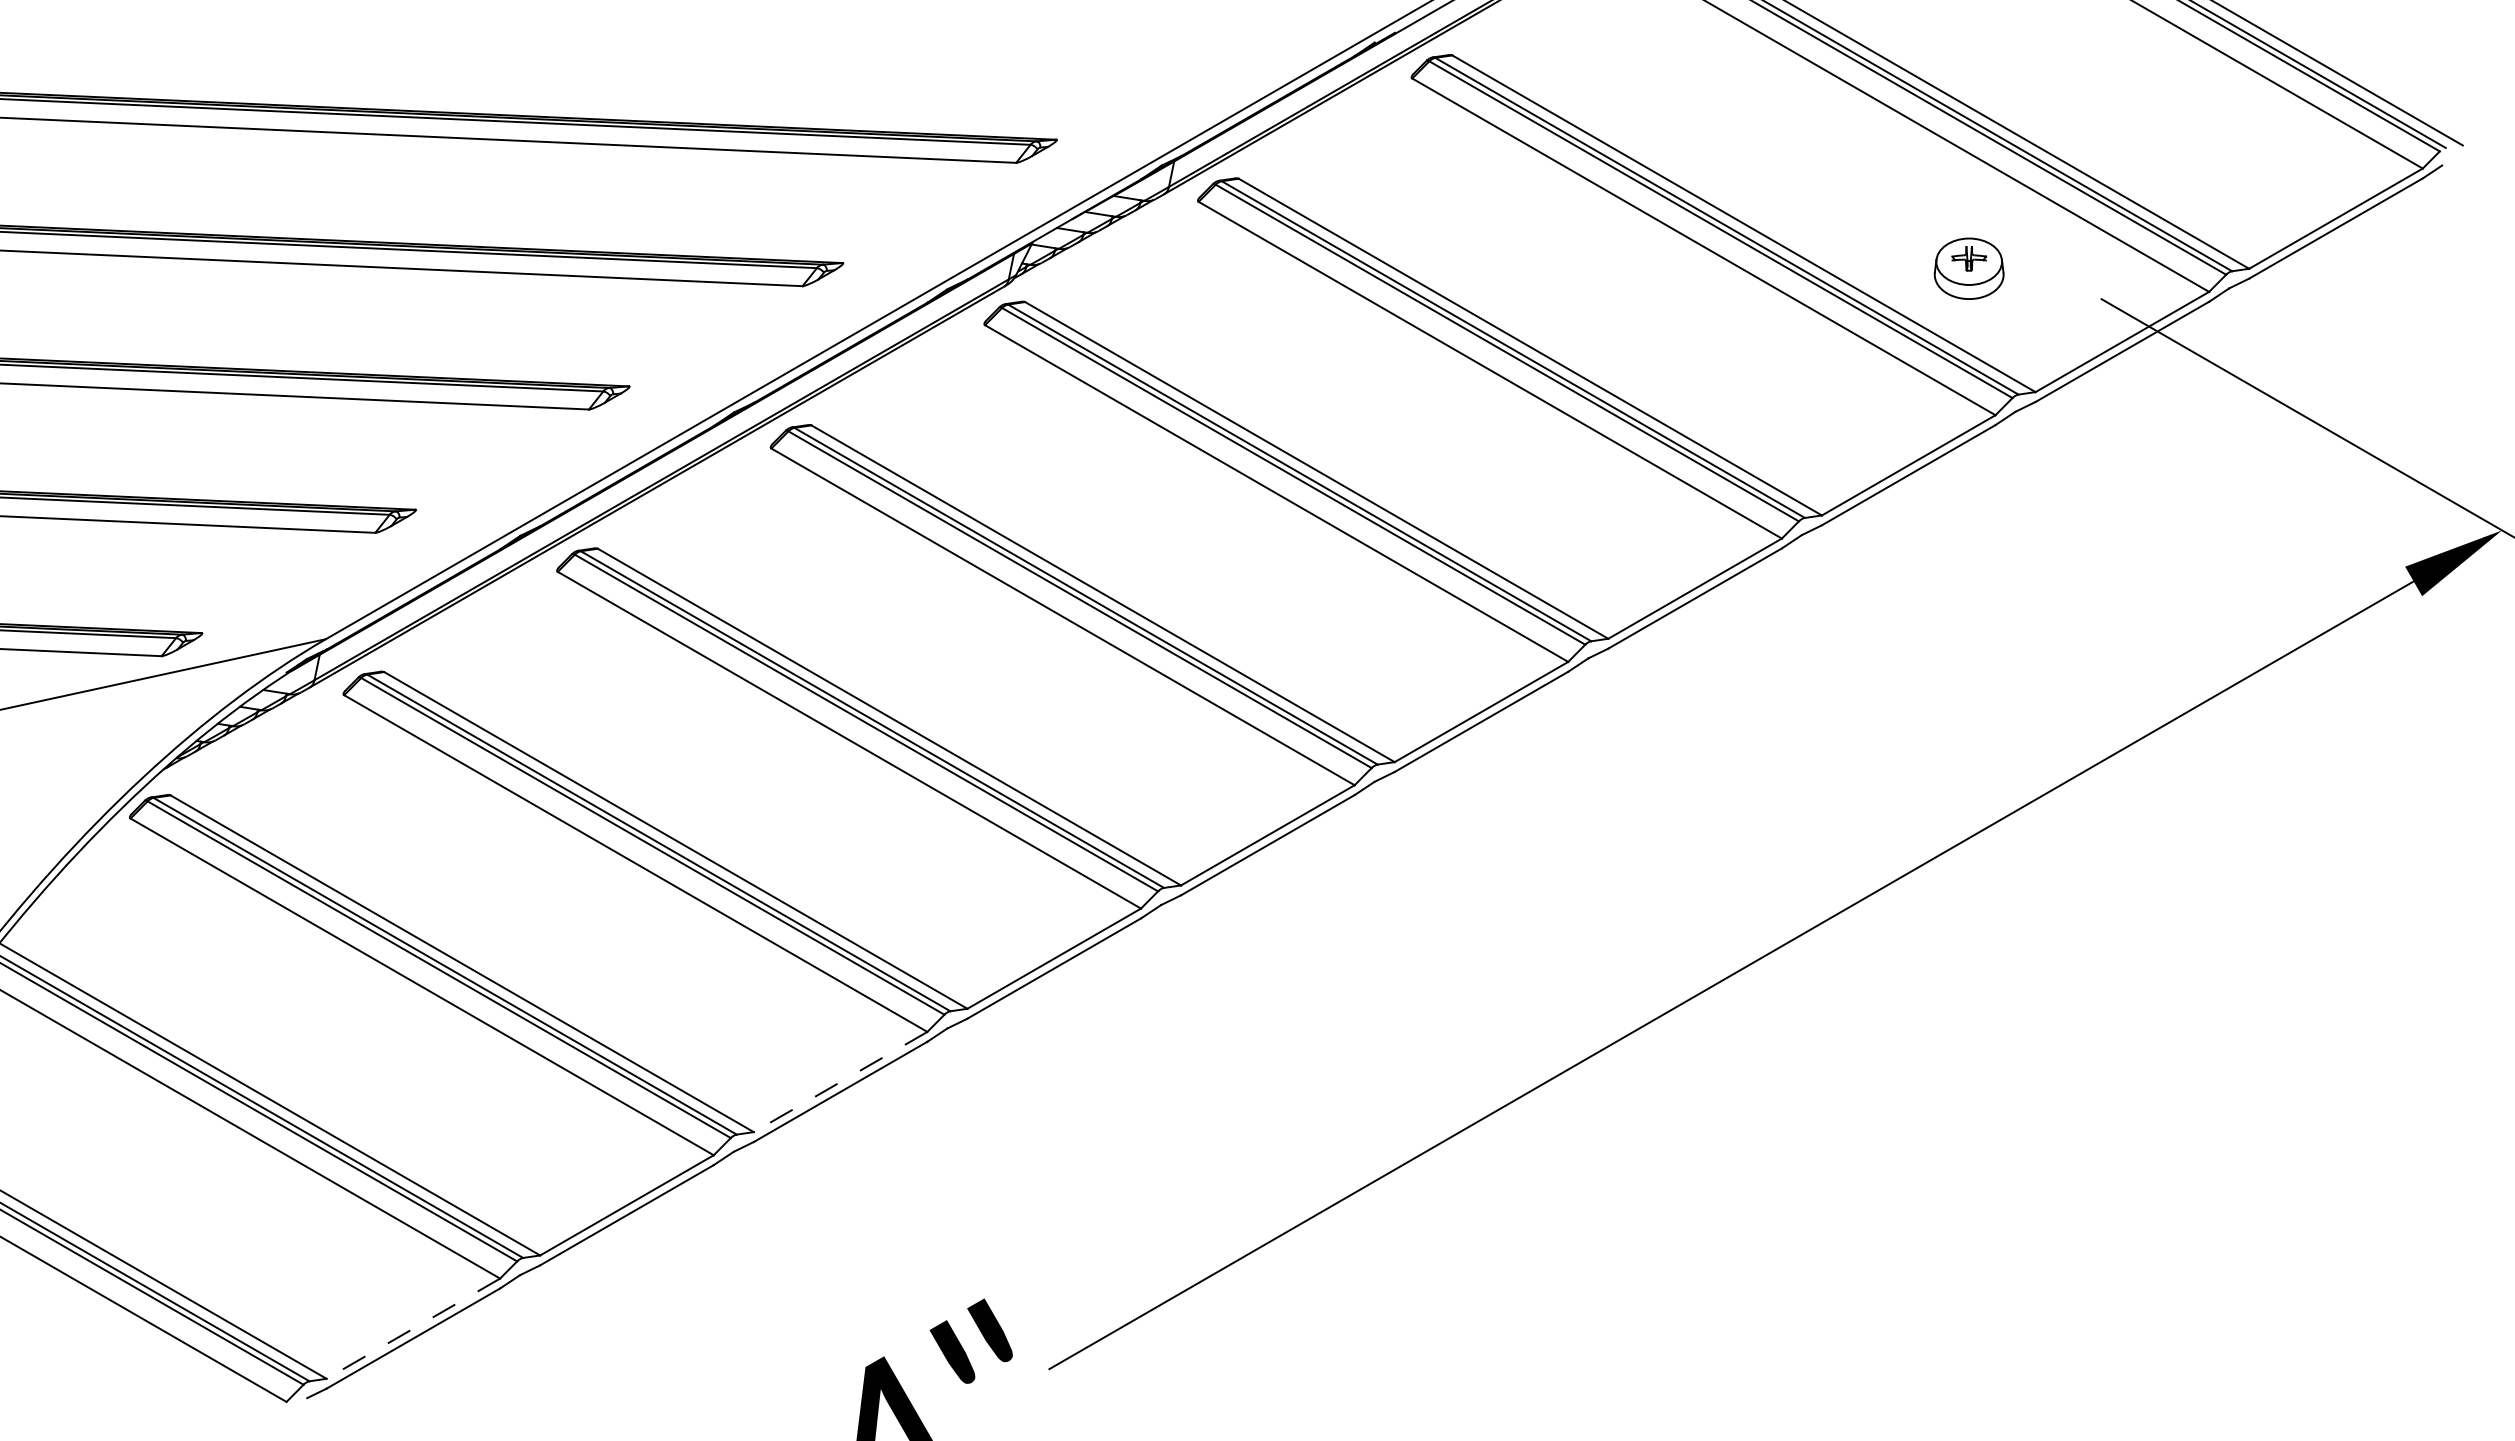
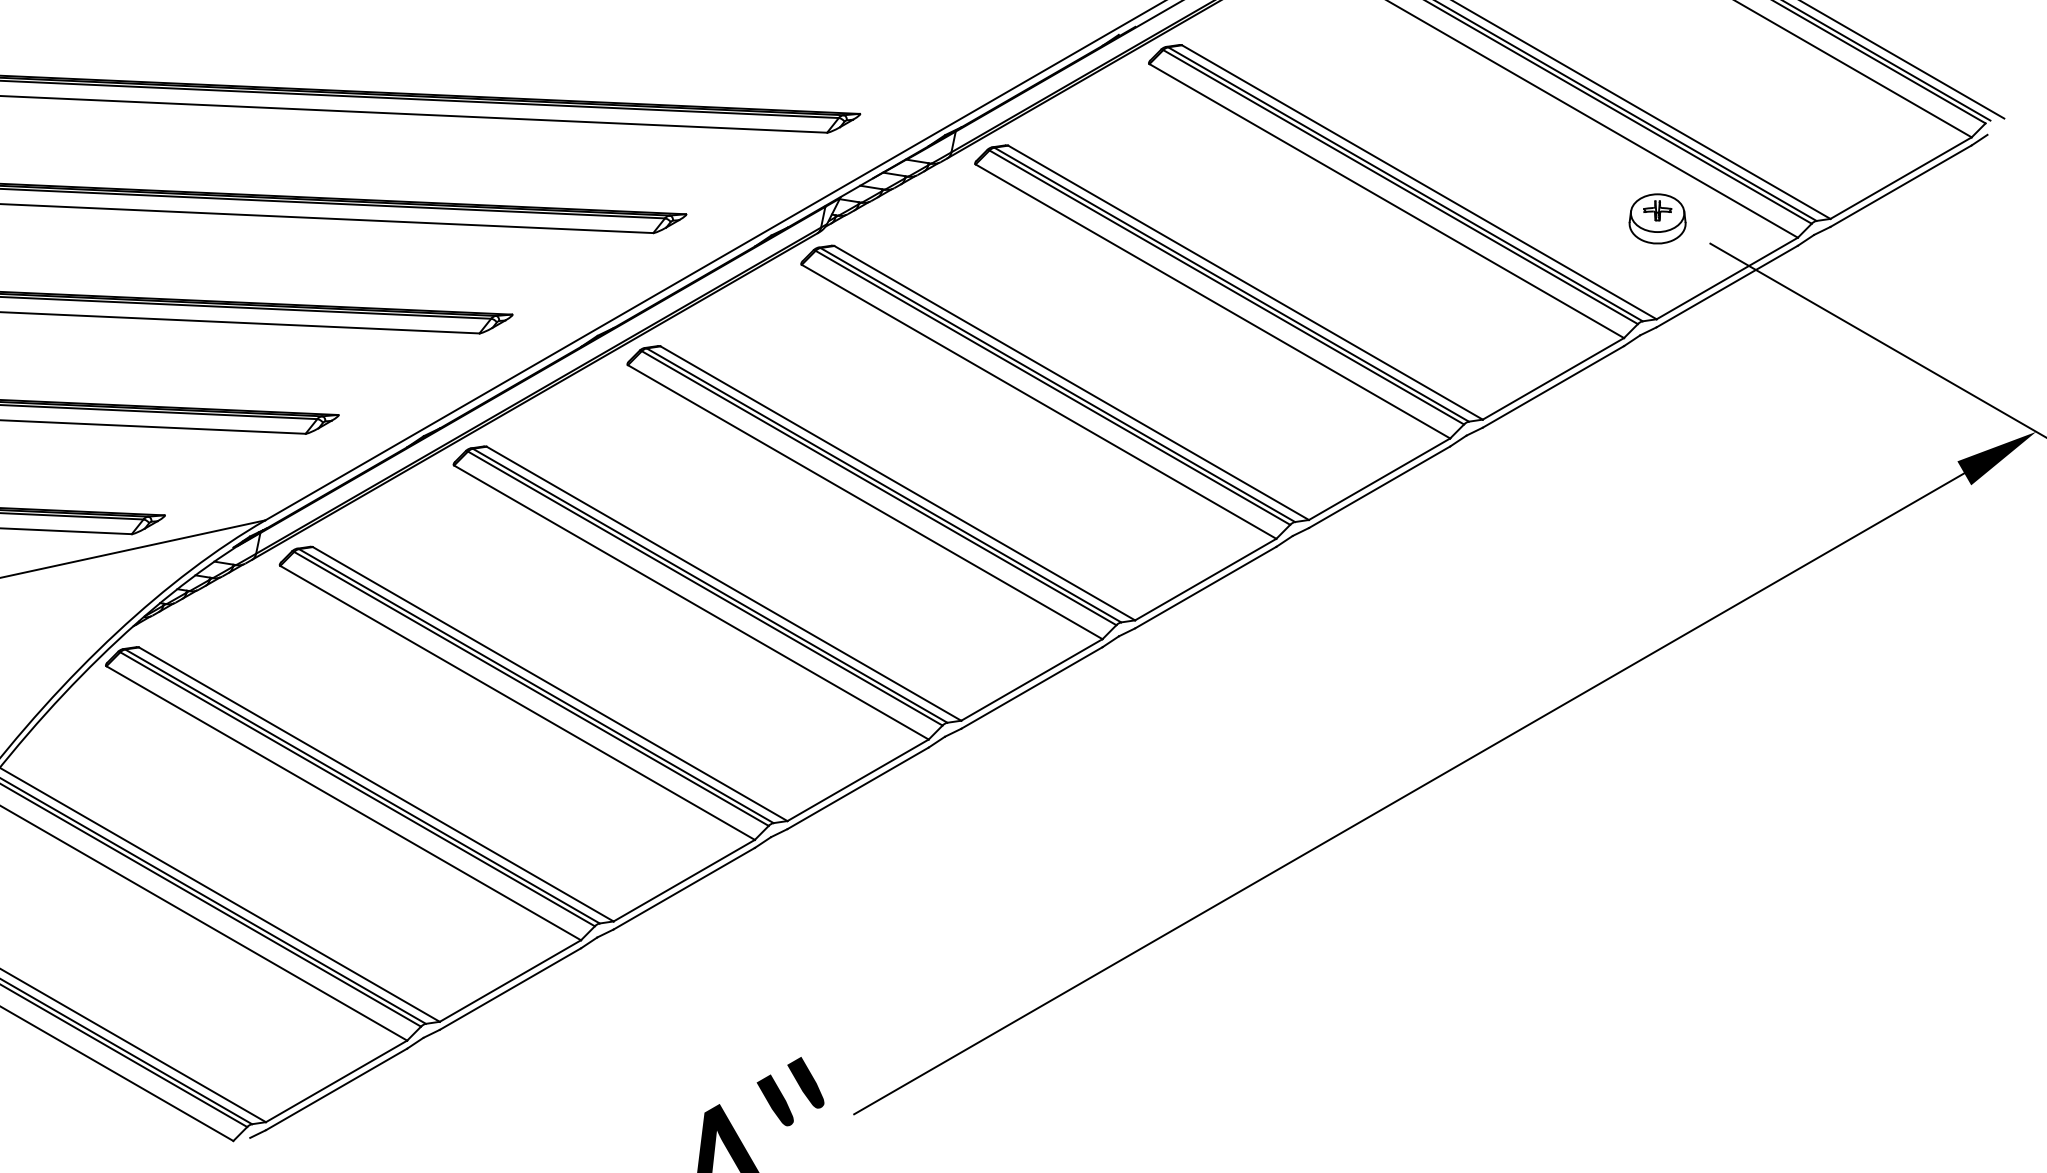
part: (1969, 268) -> (1657, 218), moved
line: (840, 1081) -> (684, 880), dashed -> solid
line: (413, 1328) -> (336, 1081), dashed -> solid

